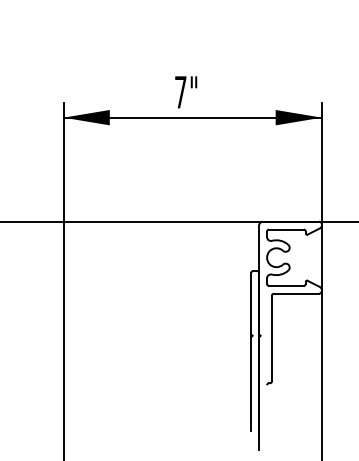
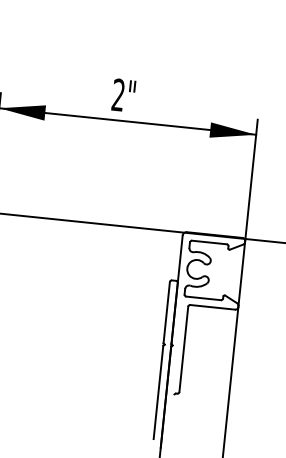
text: (180, 91) -> (118, 94), 7" -> 2"

